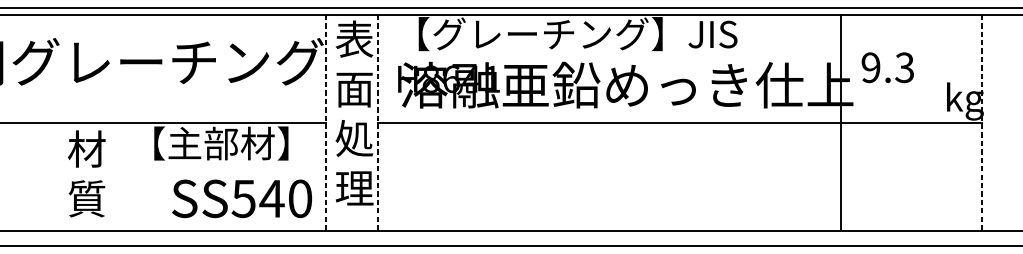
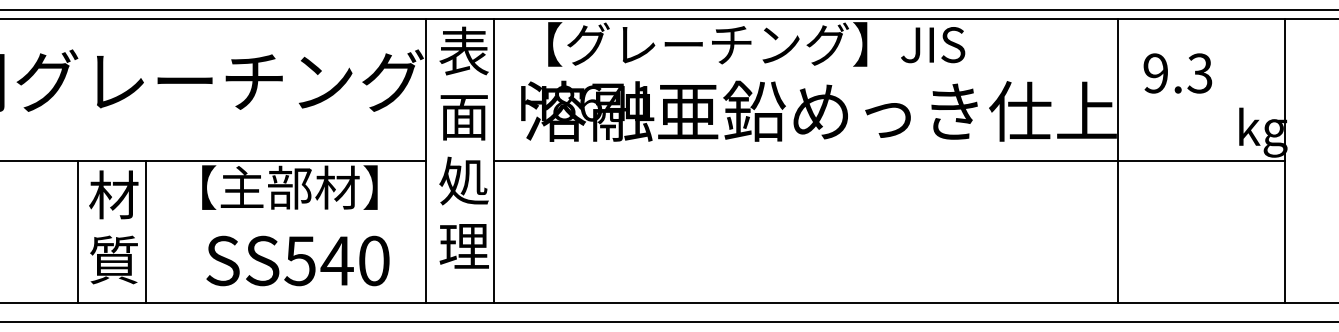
text: (887, 67) -> (1177, 73), moved
line: (325, 122) -> (426, 160), dashed -> solid
line: (377, 122) -> (494, 160), dashed -> solid
line: (840, 122) -> (1118, 160), moved
line: (981, 122) -> (1284, 160), dashed -> solid
line: (59, 177) -> (78, 231), added
line: (111, 177) -> (146, 231), added
text: (241, 198) -> (297, 260), moved

